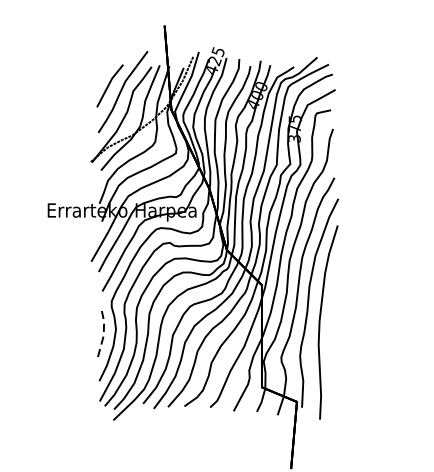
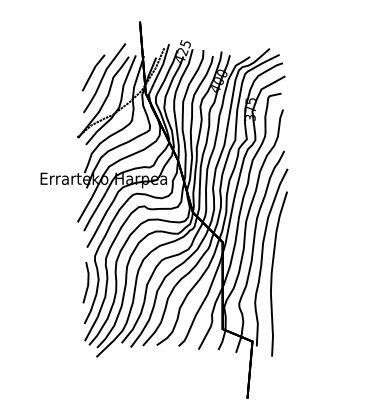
line: (104, 332) -> (88, 282), dashed -> solid

